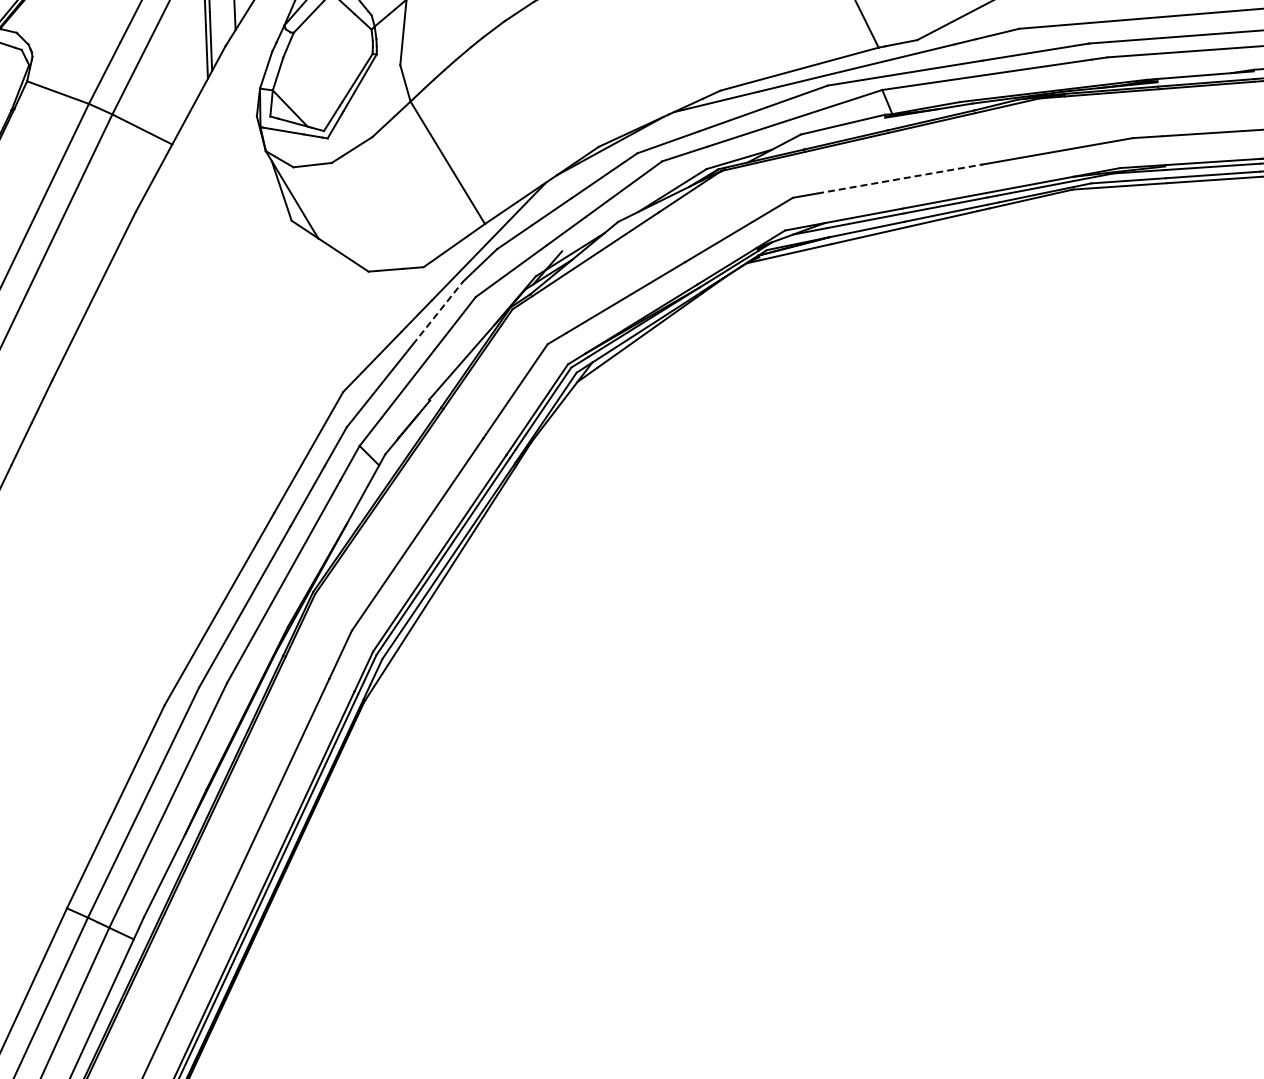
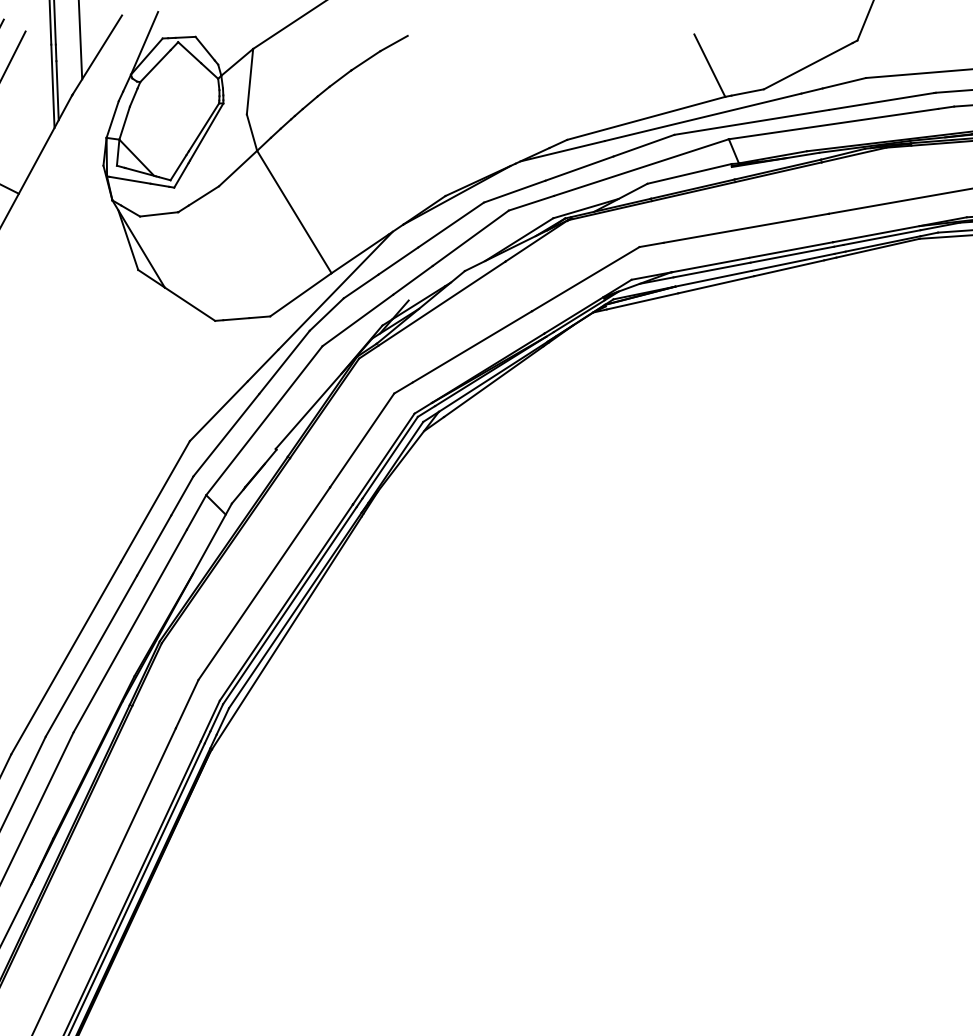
line: (899, 179) -> (746, 228), dashed -> solid
line: (438, 312) -> (285, 361), dashed -> solid

